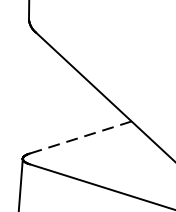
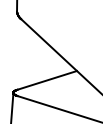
line: (79, 137) -> (46, 80), dashed -> solid

